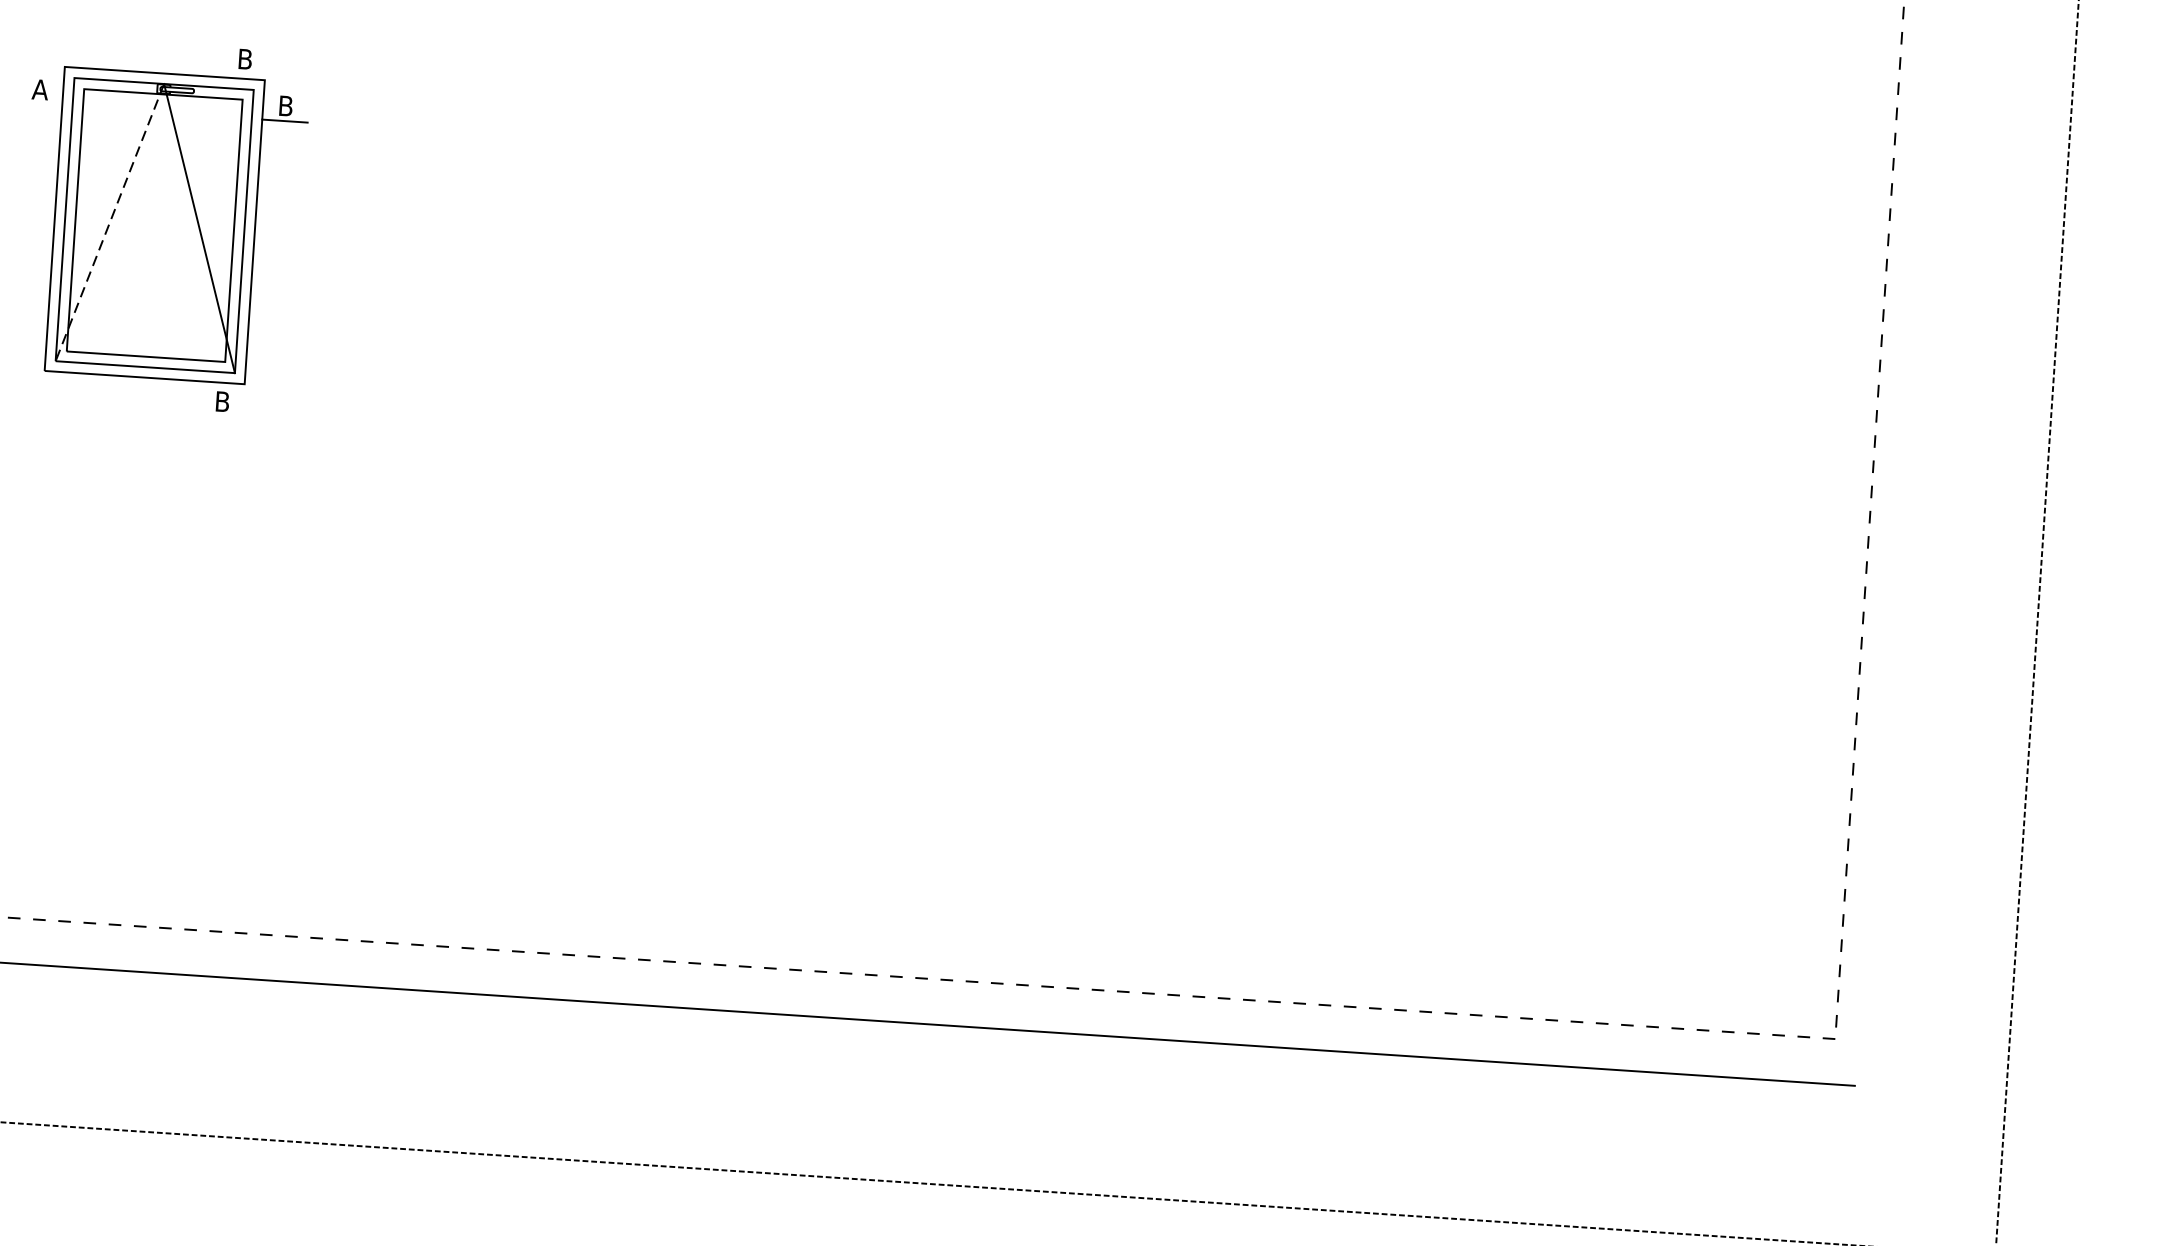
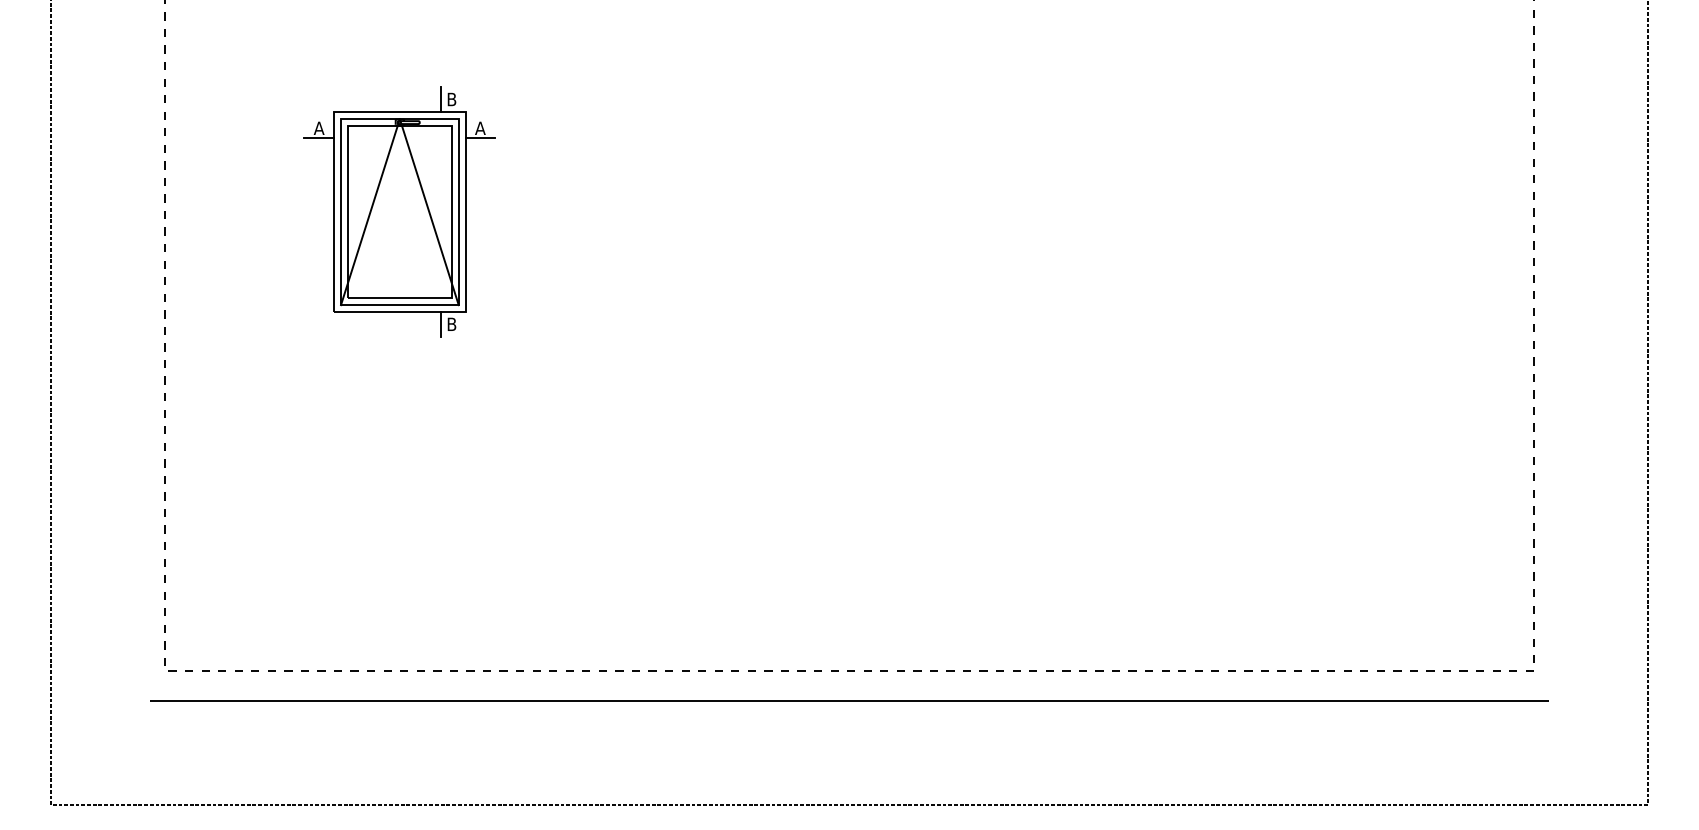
line: (227, 58) -> (440, 99), added
text: (286, 104) -> (480, 127), B -> A
line: (39, 105) -> (319, 138), added
line: (109, 223) -> (370, 212), dashed -> solid
line: (205, 400) -> (440, 324), added

